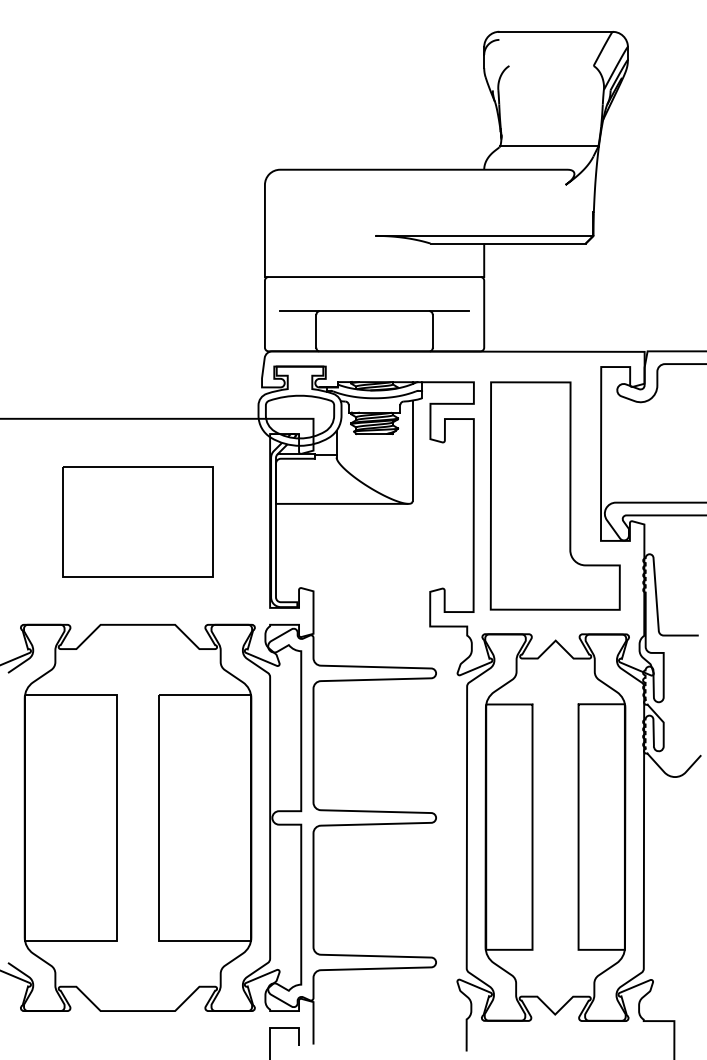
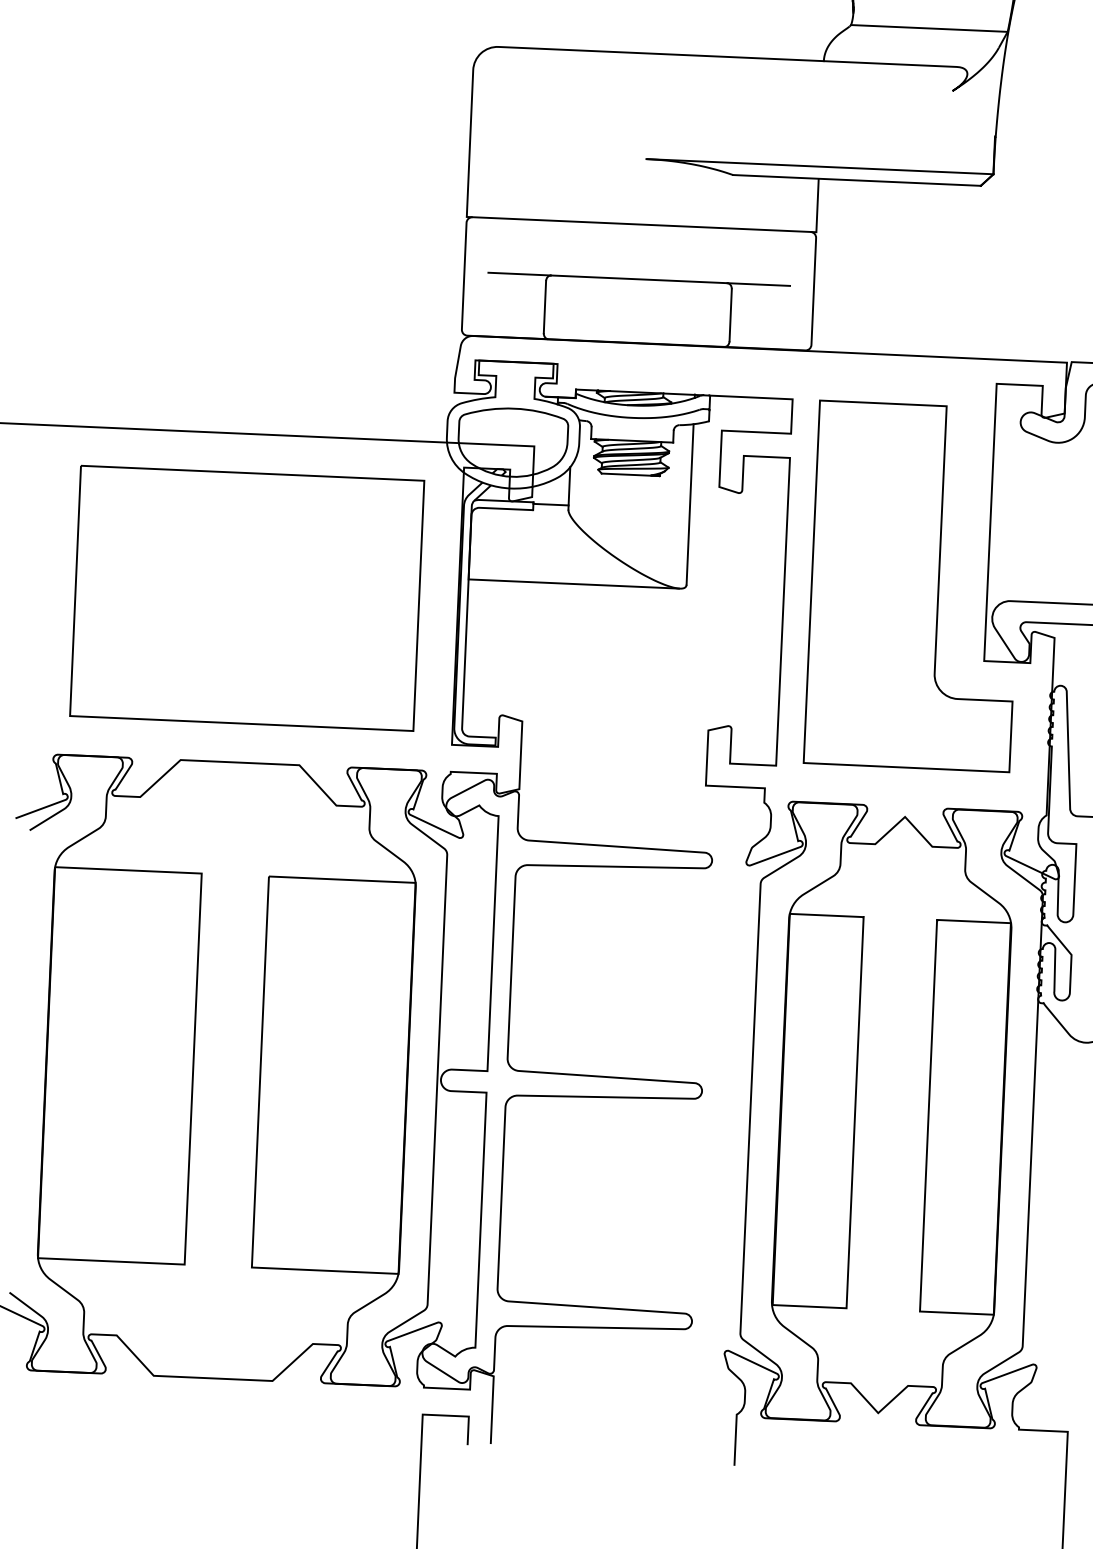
part: (137, 521) -> (246, 597), size x1.43

